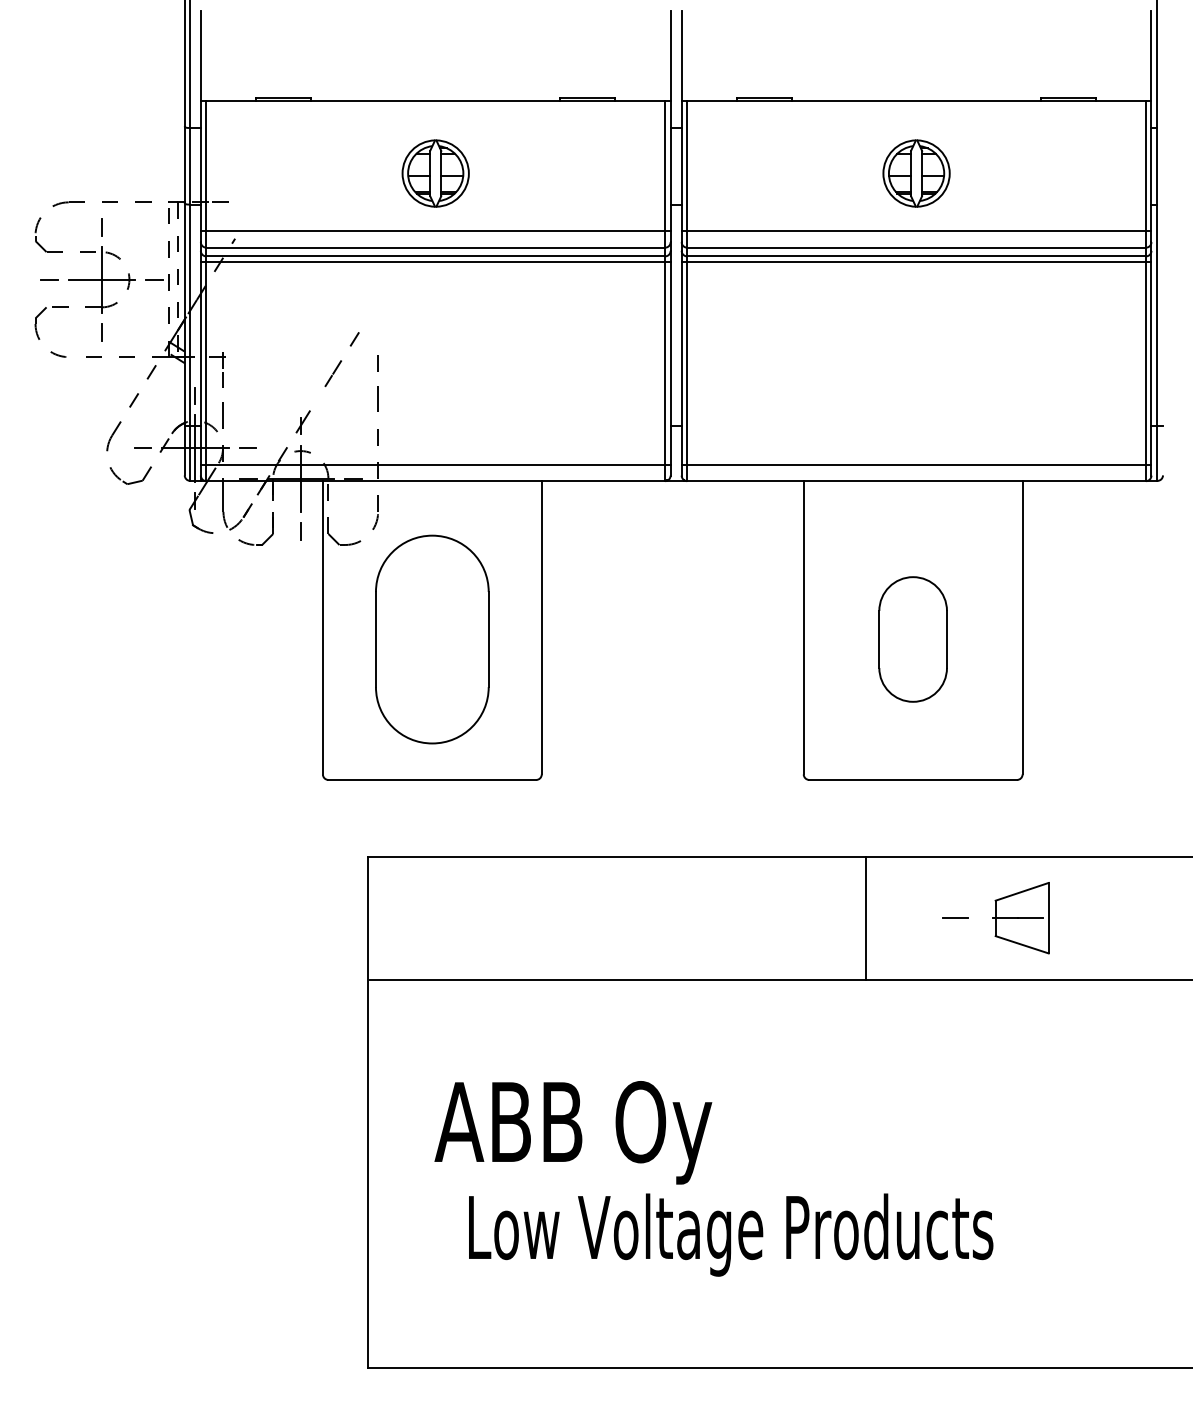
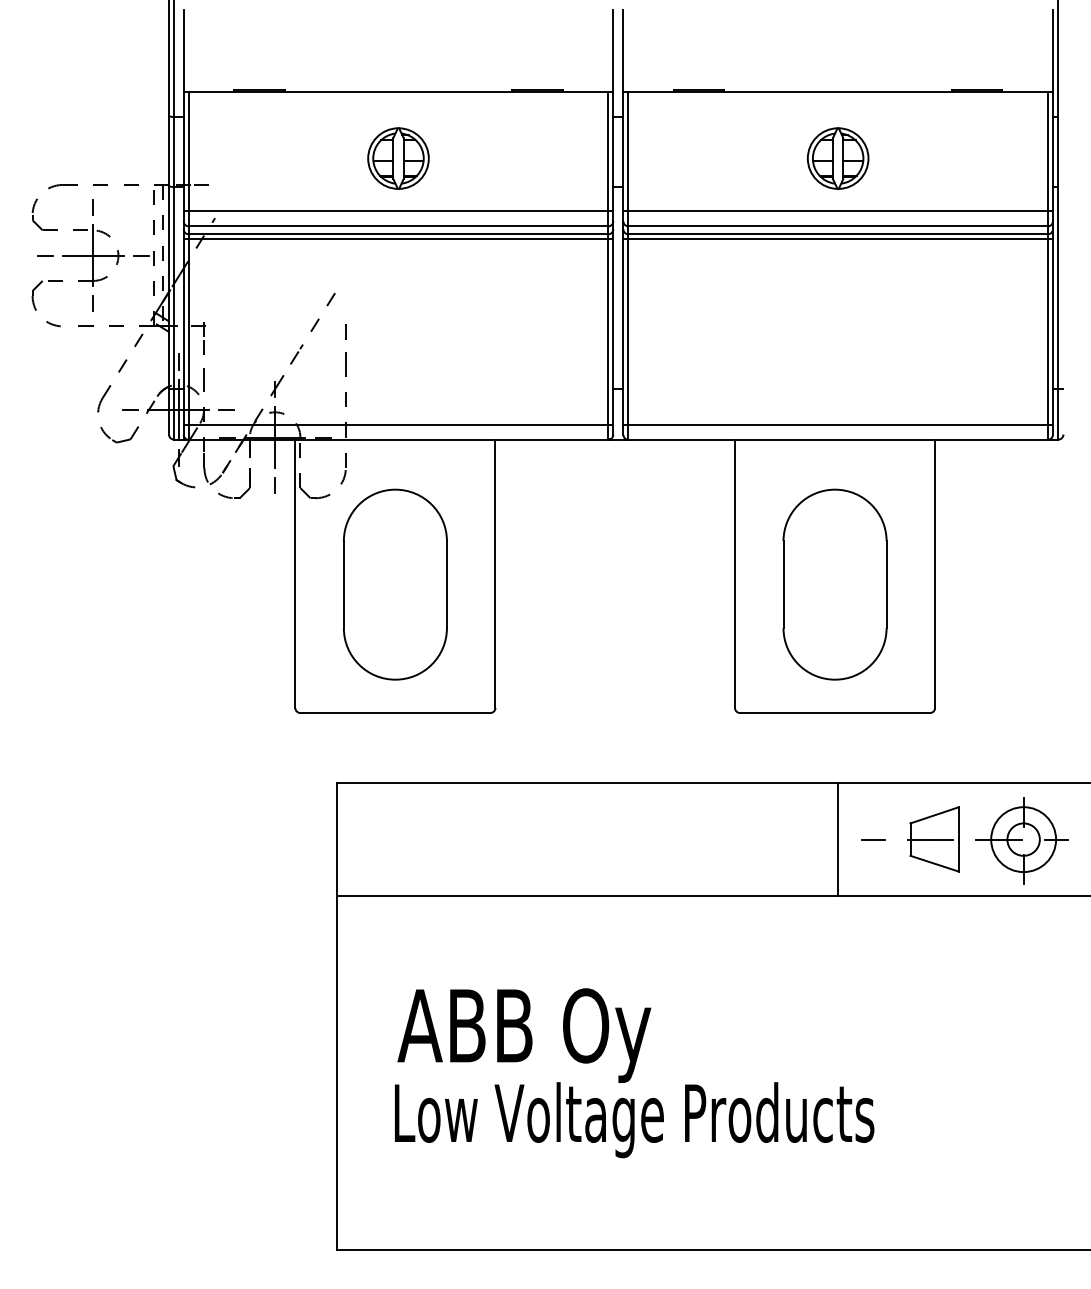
part: (341, 359) -> (312, 328), size x1.43
part: (912, 639) -> (834, 584), size x1.67
line: (865, 918) -> (837, 839), moved
part: (1117, 919) -> (1021, 840), added
text: (731, 1235) -> (634, 1120), moved

